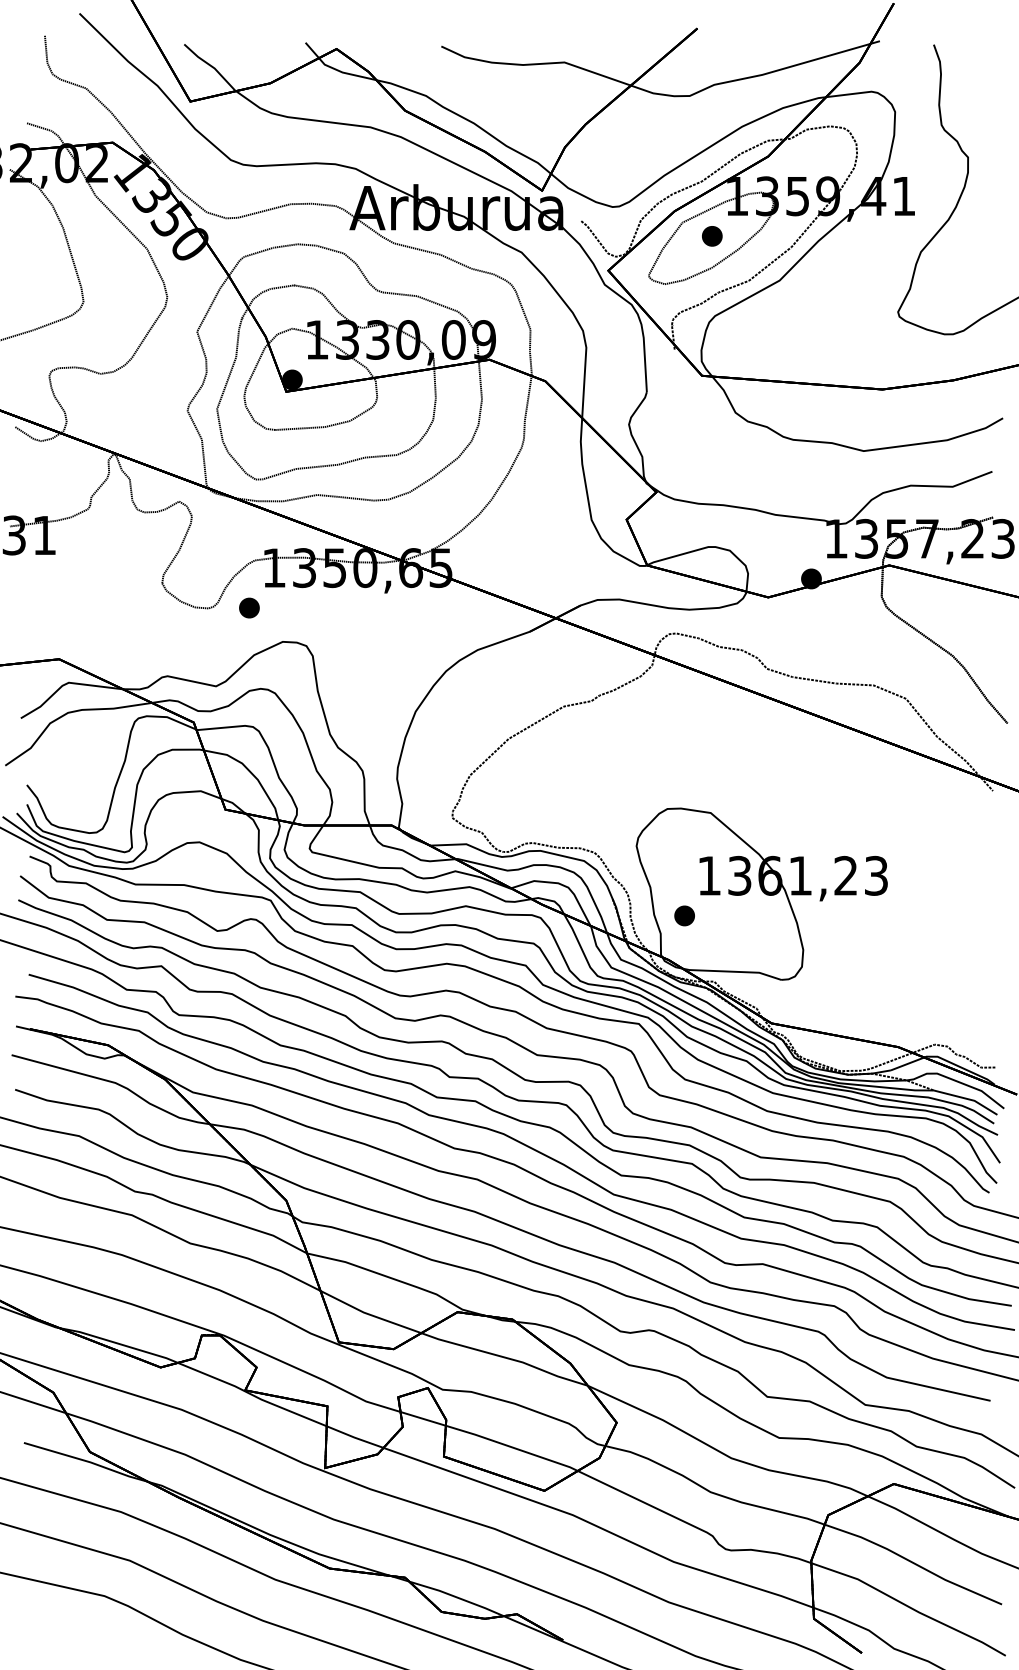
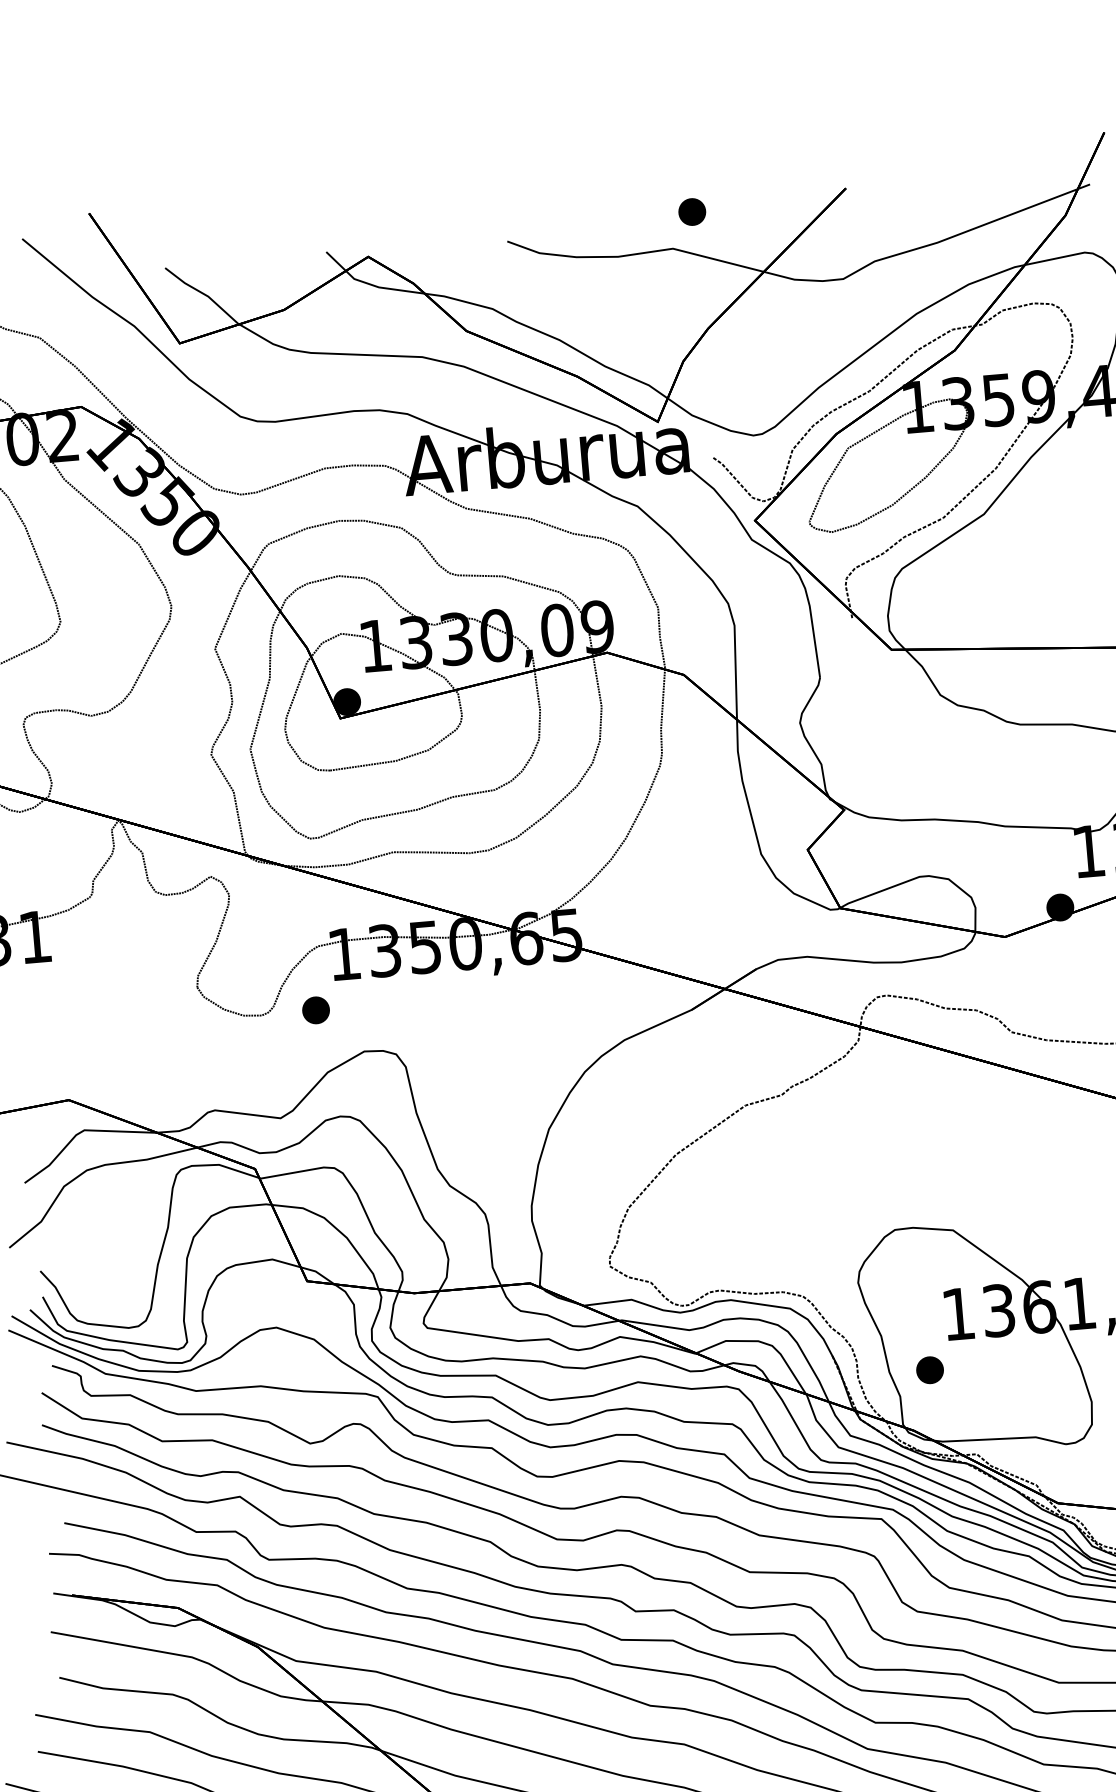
part: (712, 236) -> (692, 212), moved

